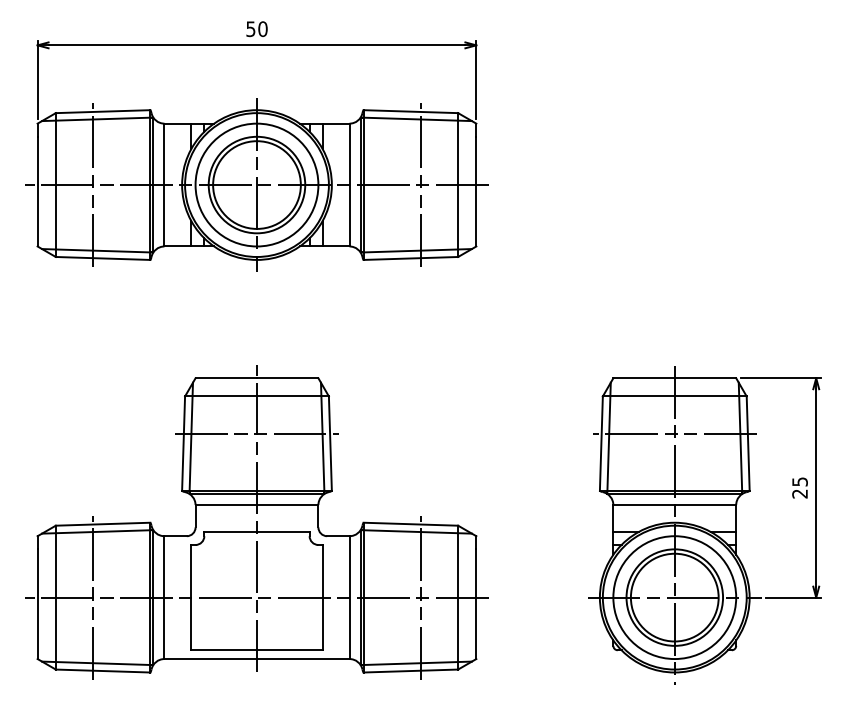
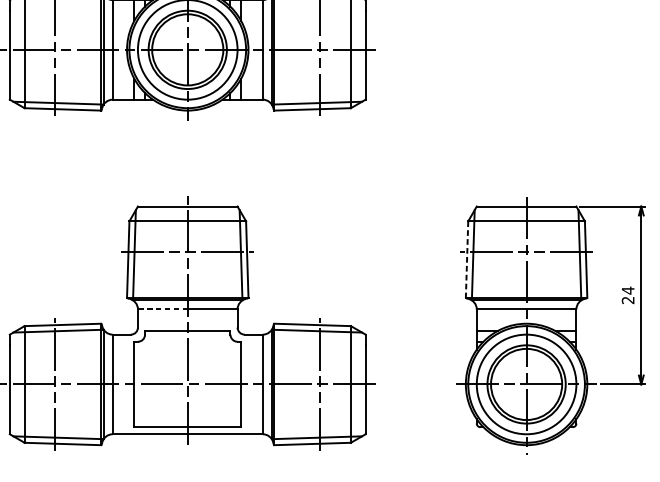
line: (601, 444) -> (467, 260), solid -> dashed
text: (799, 481) -> (627, 290), 25 -> 24
line: (226, 505) -> (163, 309), solid -> dashed

